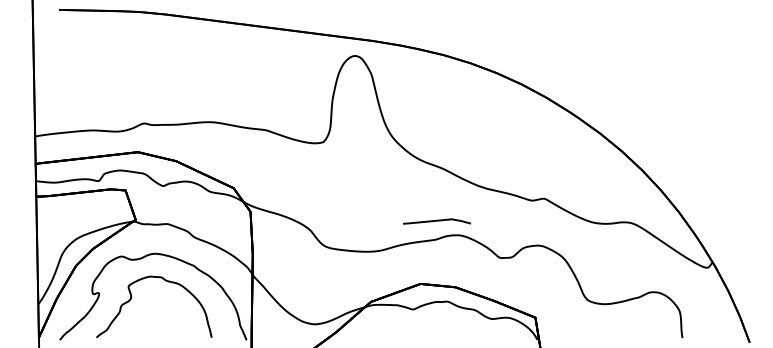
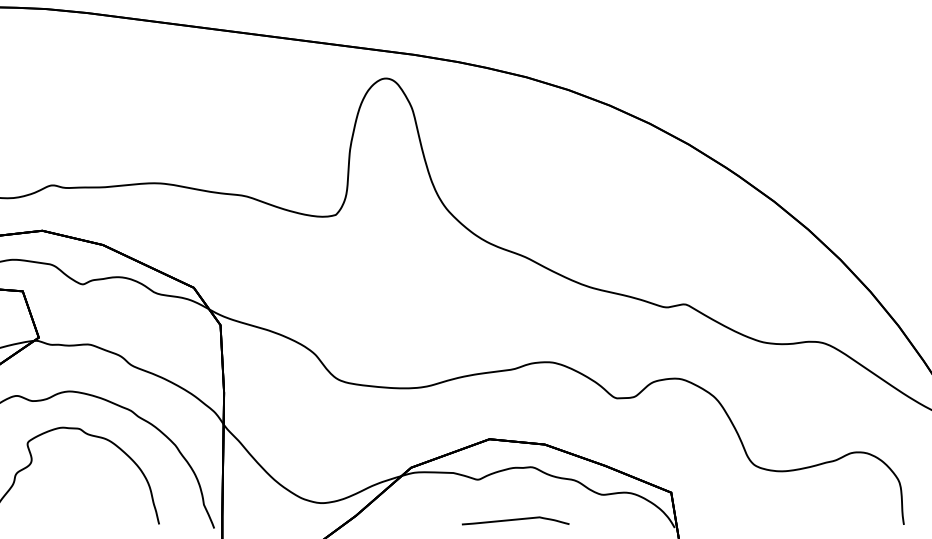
curve: (437, 221) -> (516, 520), moved

